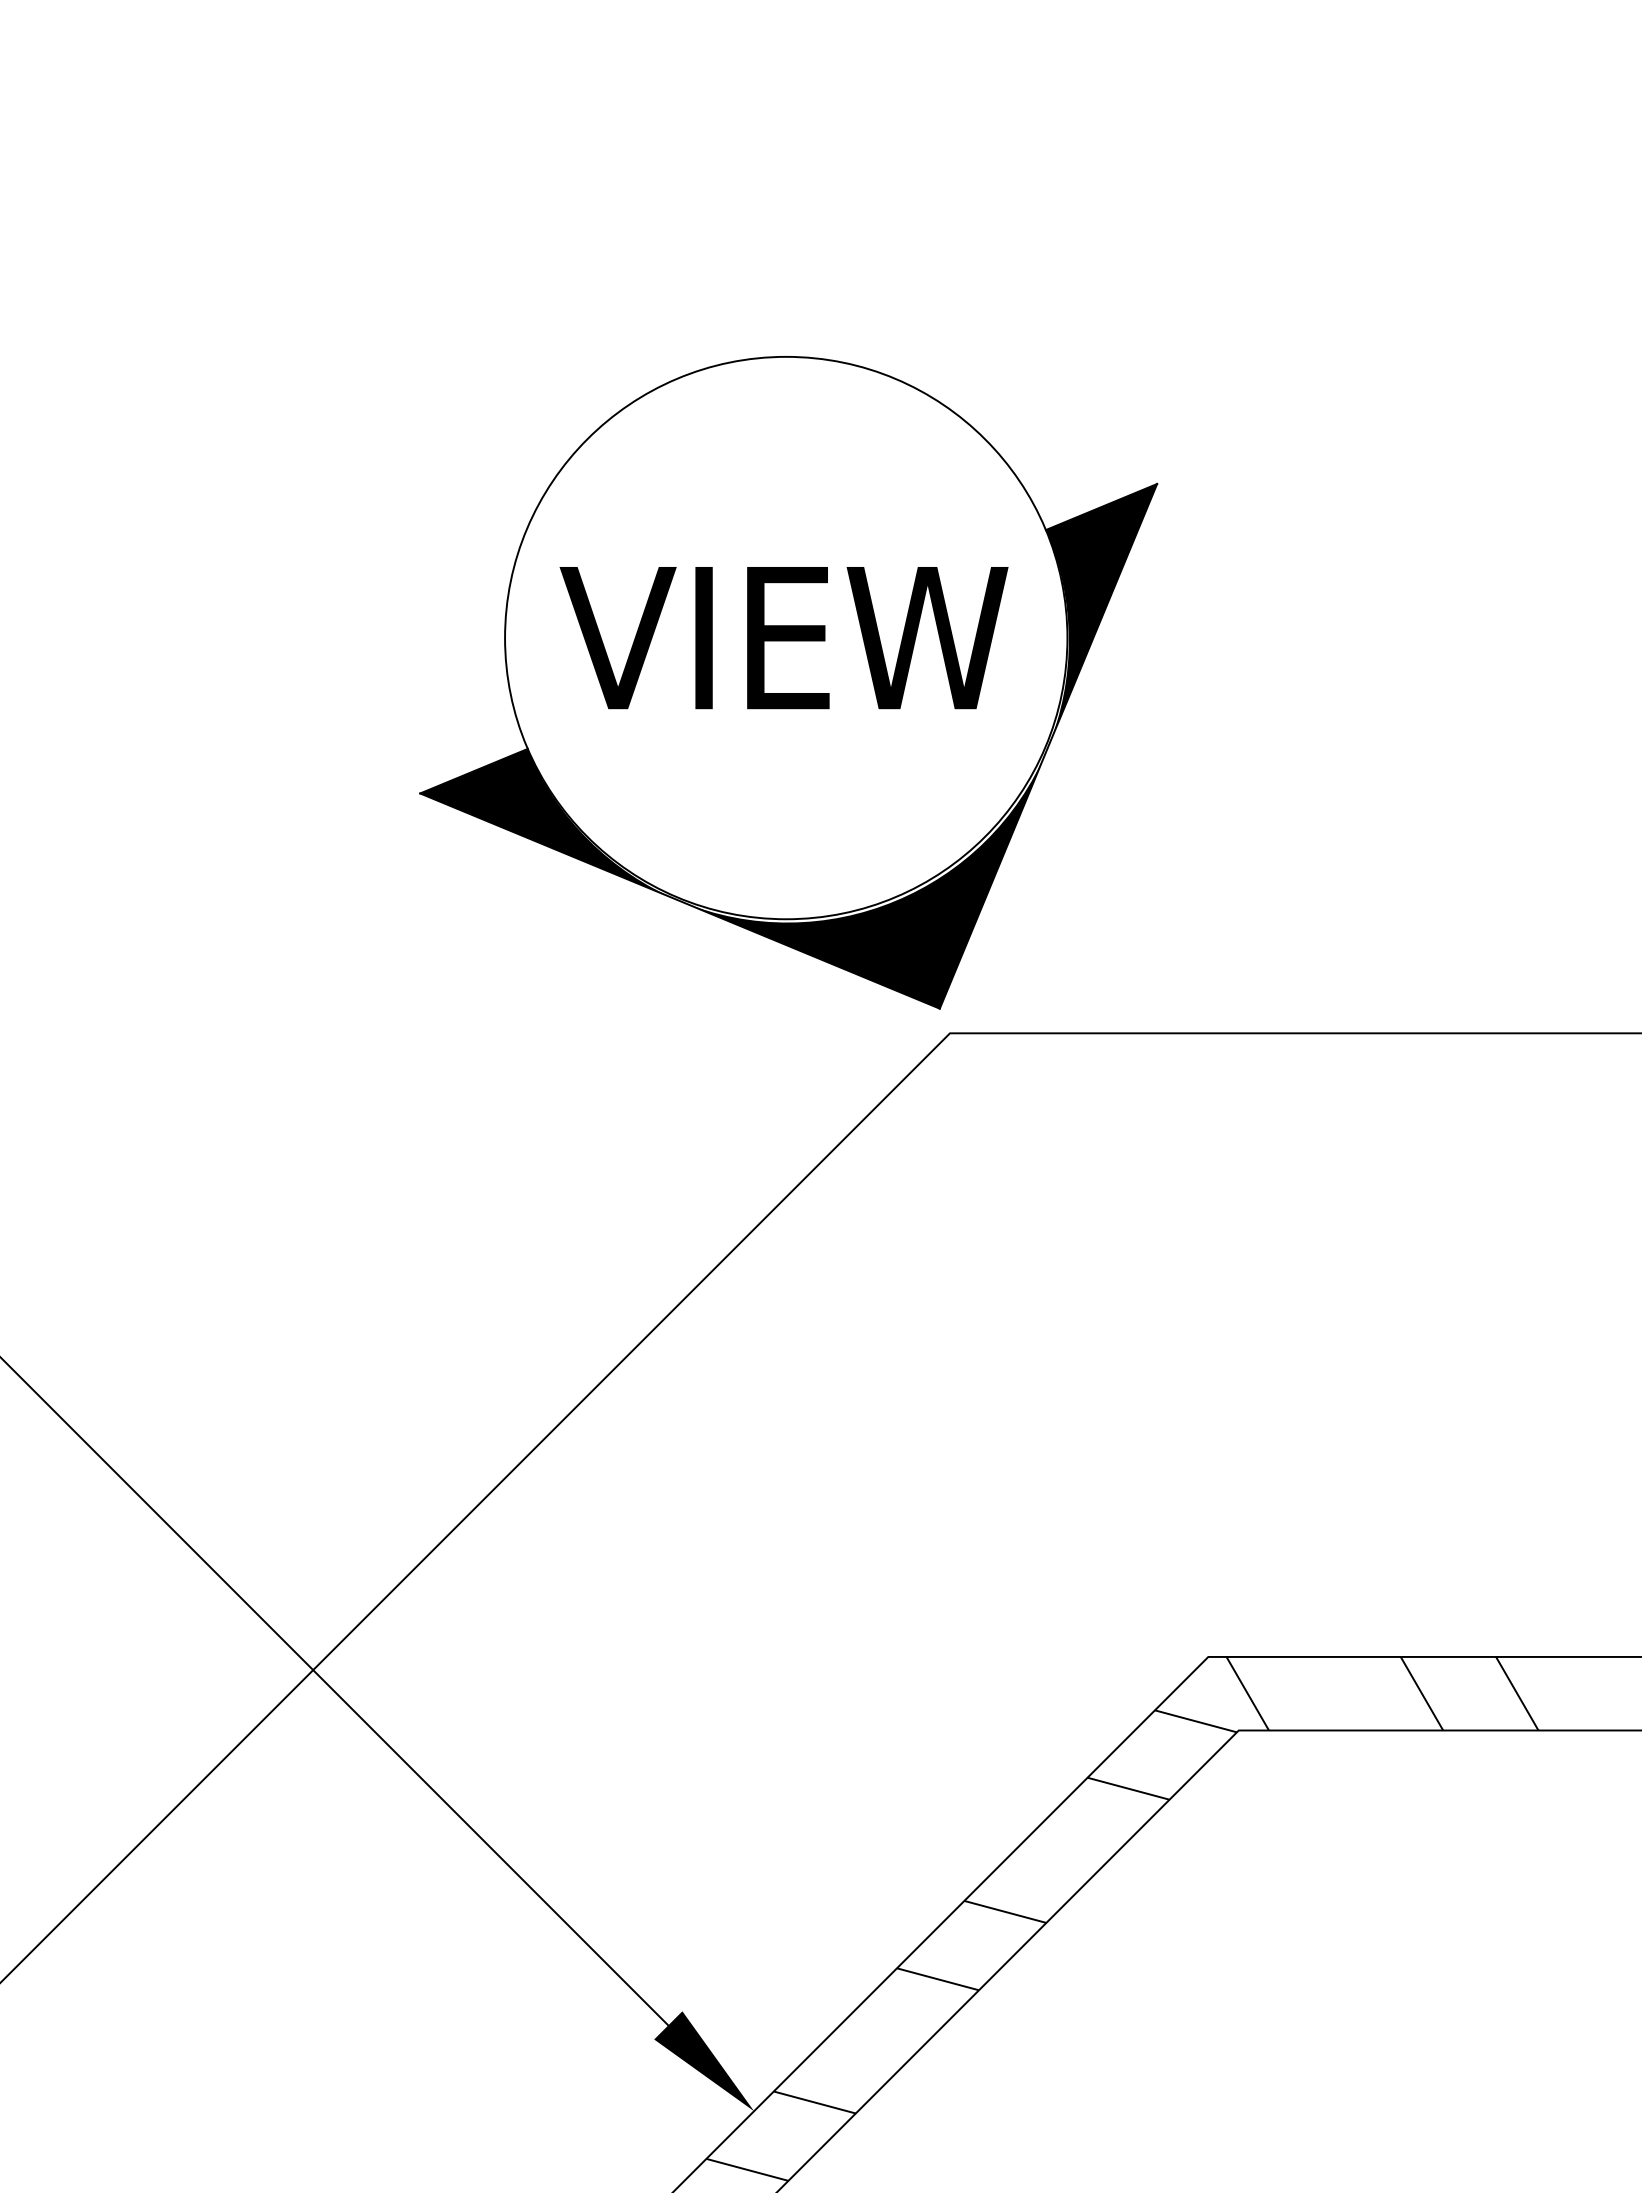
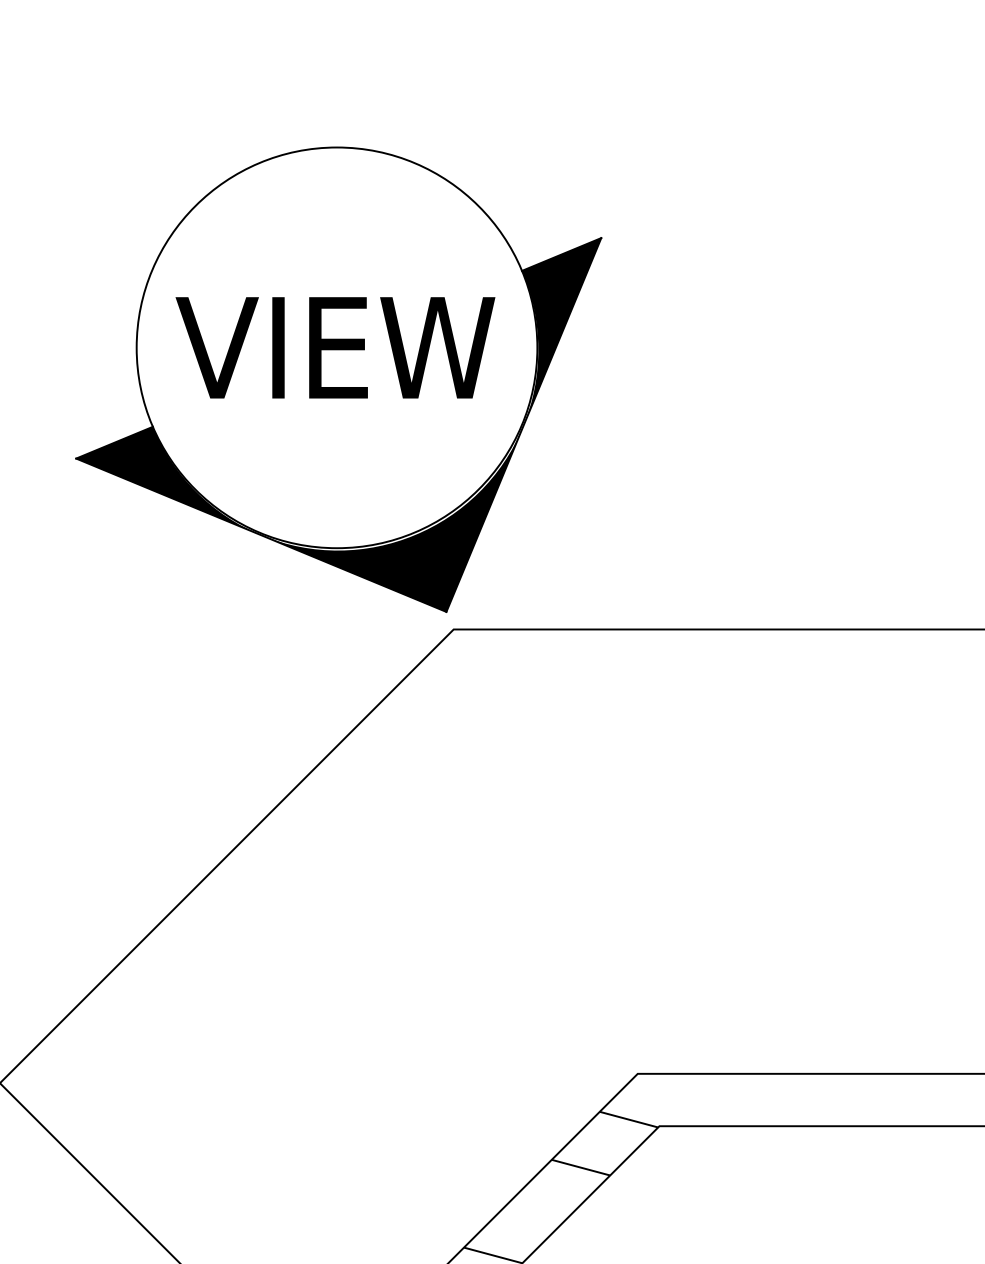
hatch: (1382, 1693) -> (761, 1099), removed

